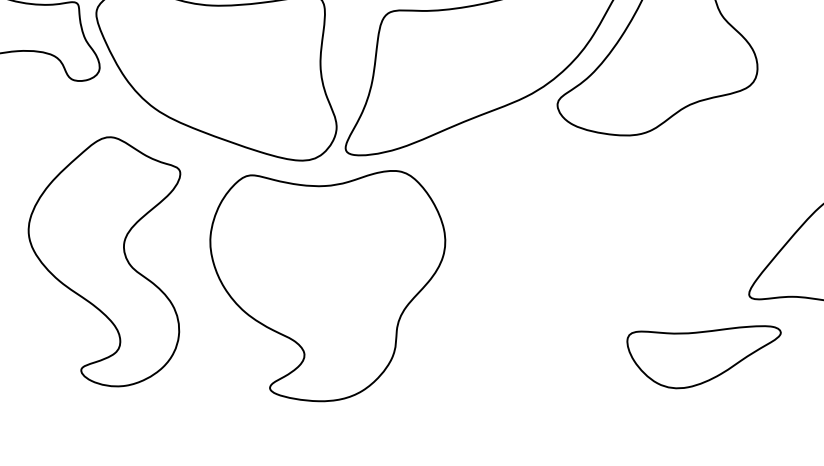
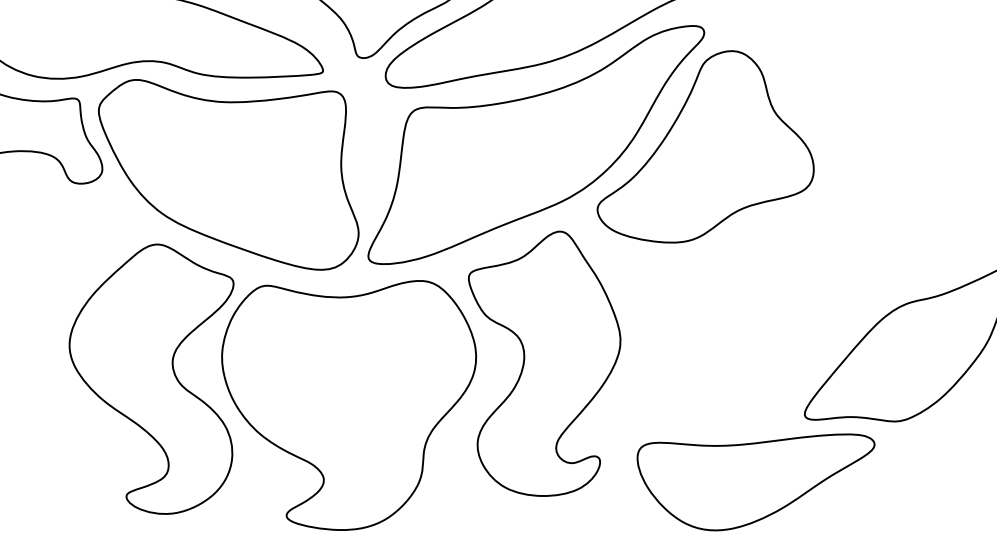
part: (508, 247) -> (544, 363), added
part: (104, 261) -> (151, 378), moved
part: (703, 357) -> (755, 482), size x1.43

